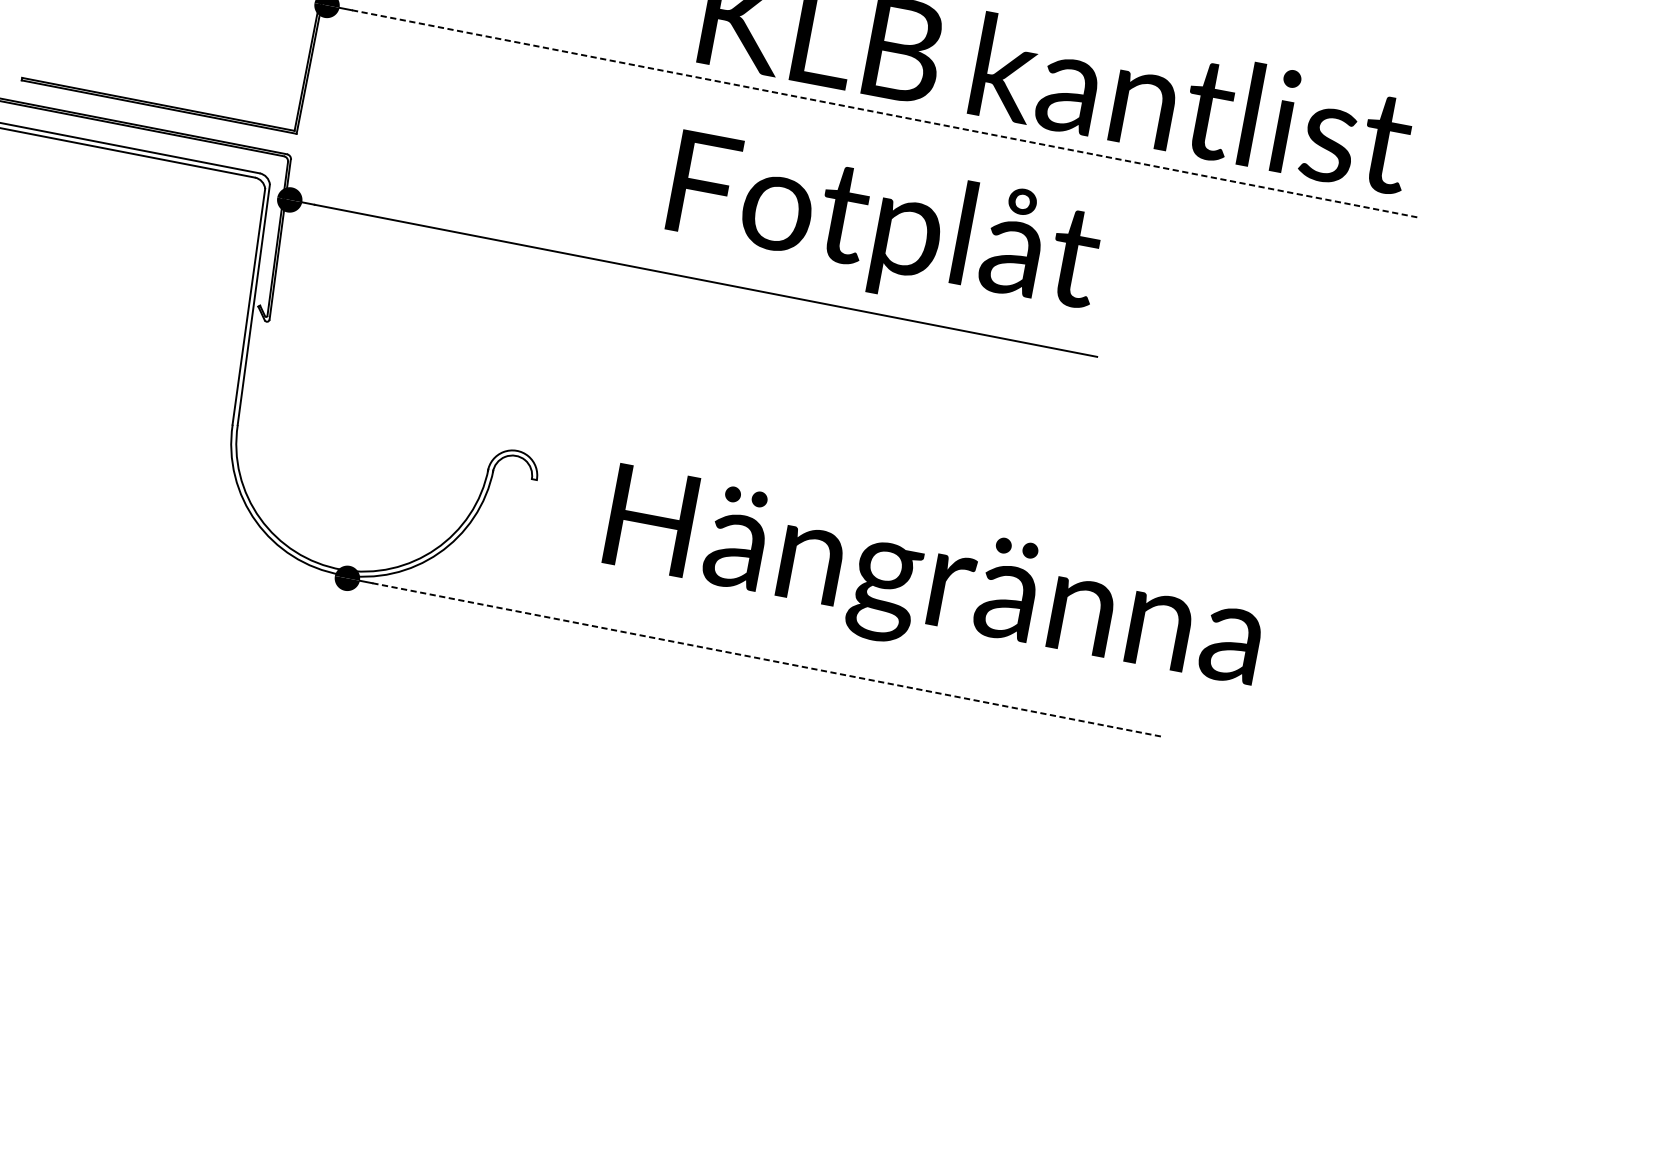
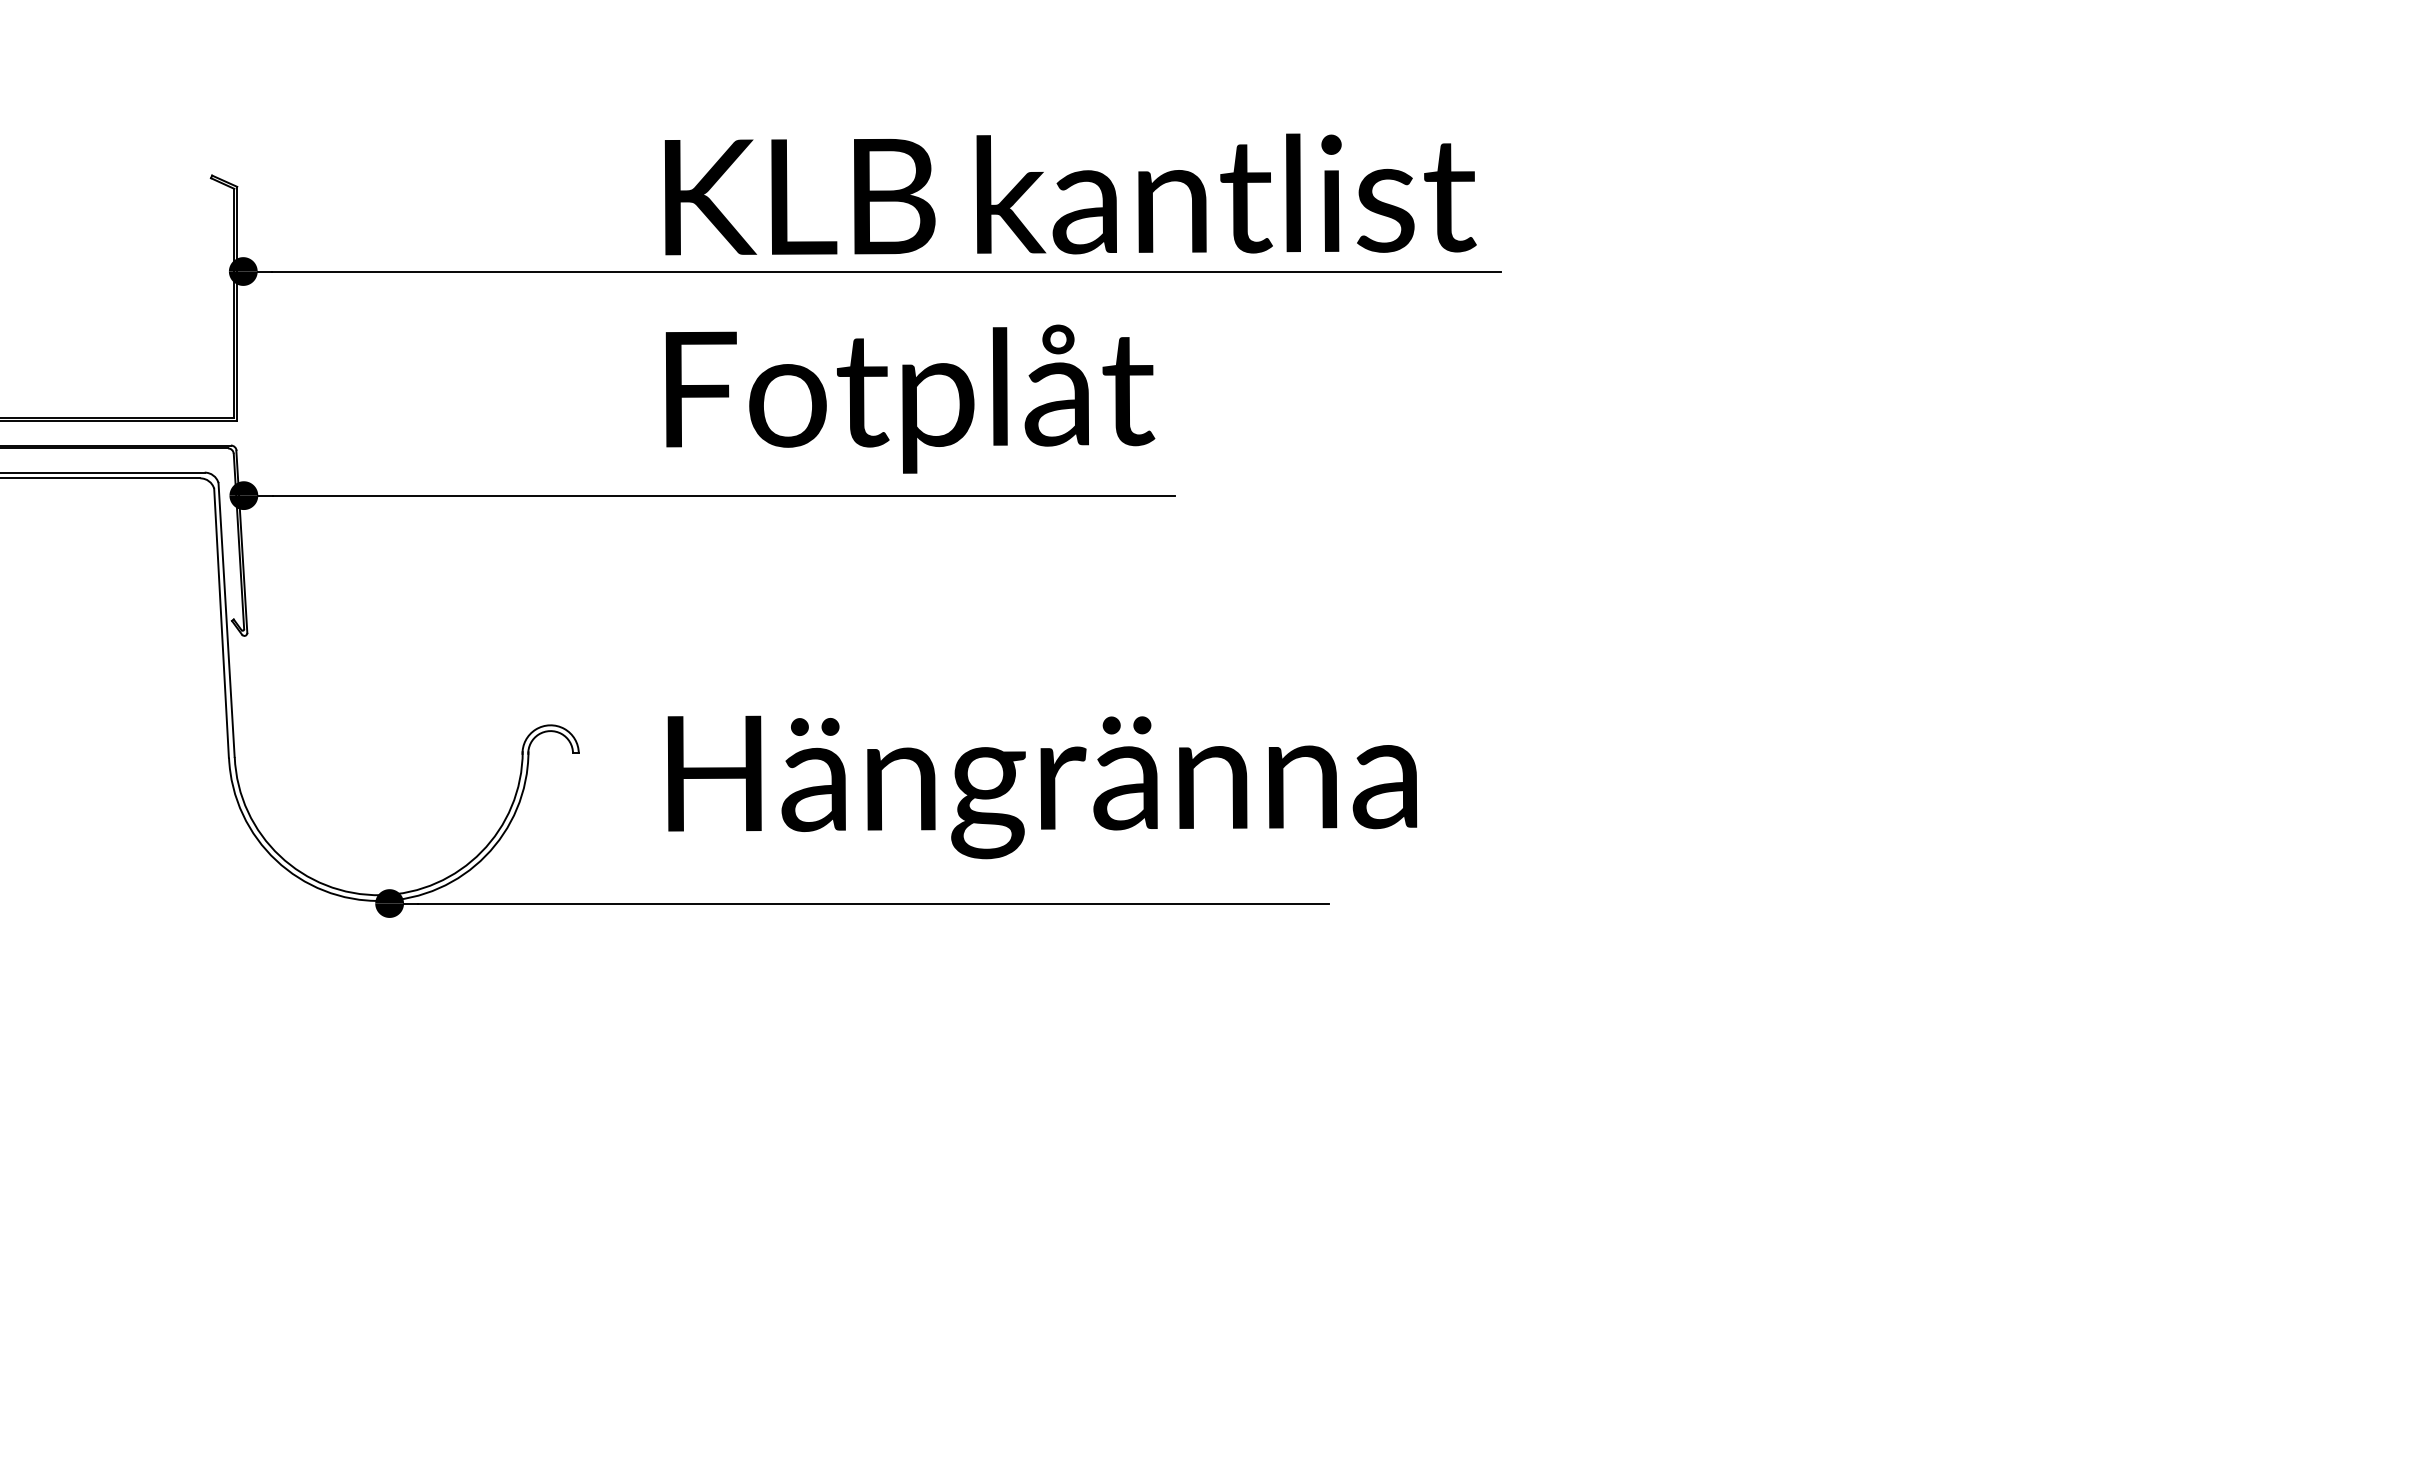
line: (885, 113) -> (886, 271), dashed -> solid
line: (768, 660) -> (874, 903), dashed -> solid

